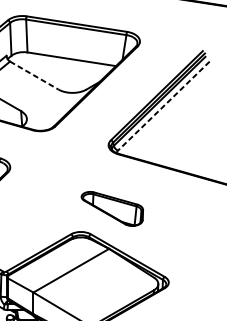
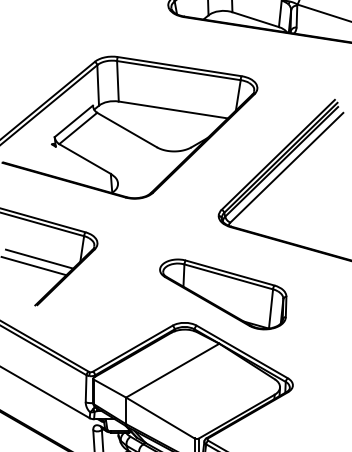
line: (34, 75) -> (127, 130), dashed -> solid
line: (163, 105) -> (286, 167), dashed -> solid
part: (112, 208) -> (223, 294), size x1.67

